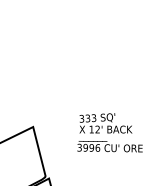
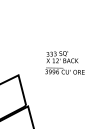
text: (109, 132) -> (64, 62), moved

